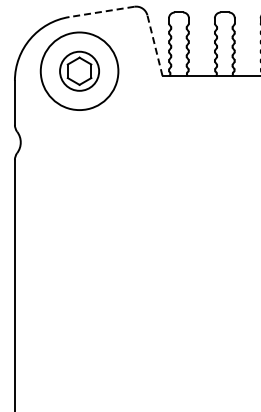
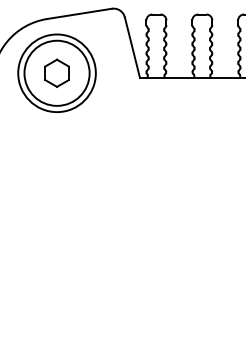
line: (101, 11) -> (78, 13), dashed -> solid
line: (154, 45) -> (131, 47), dashed -> solid
circle: (79, 70) -> (56, 72), size x1.67

